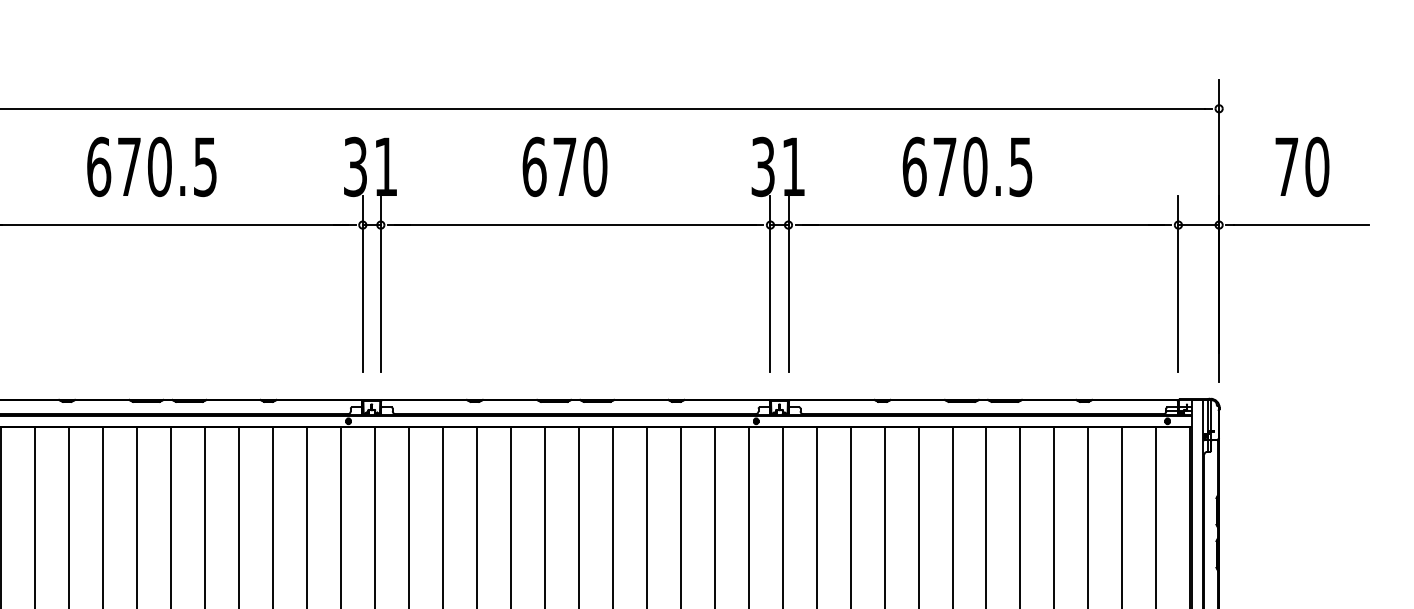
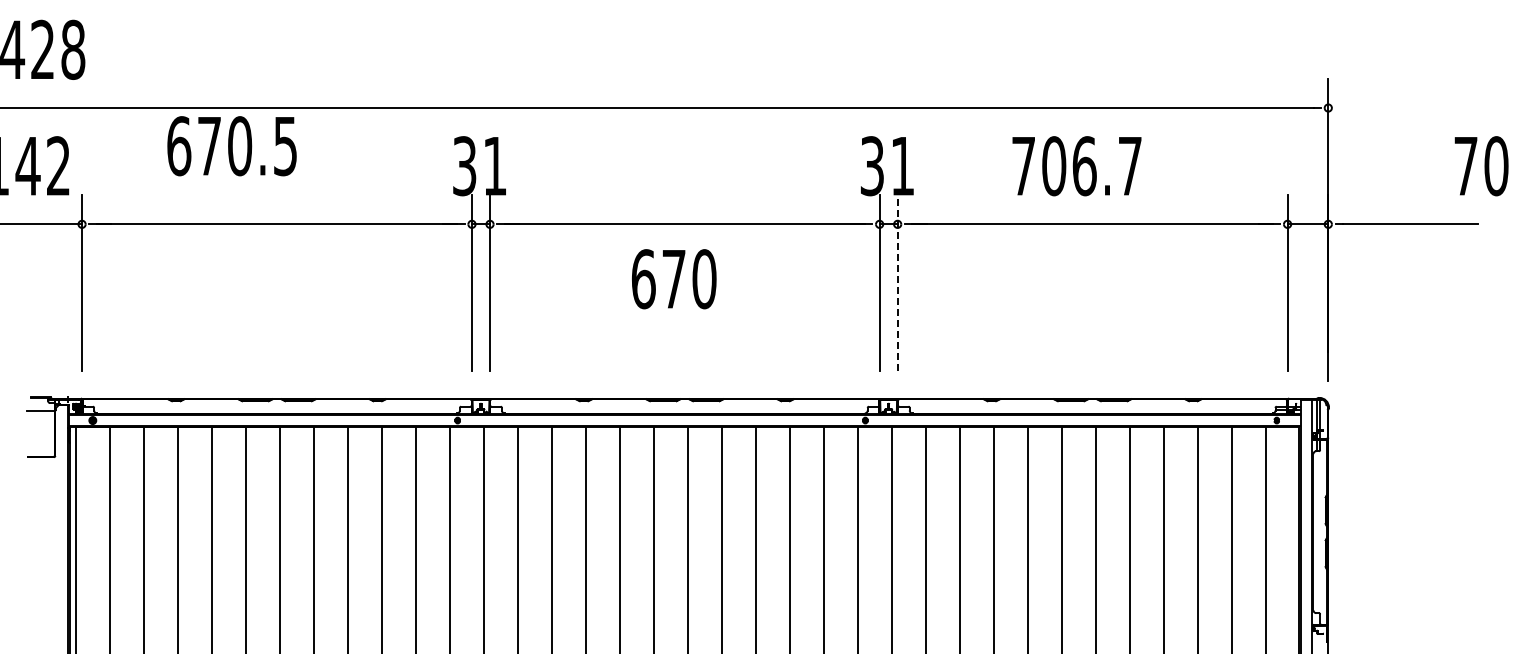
text: (151, 167) -> (231, 146), moved
text: (565, 167) -> (674, 279), moved
text: (967, 167) -> (1076, 166), 670.5 -> 706.7
text: (1302, 167) -> (1481, 166), moved
line: (788, 284) -> (897, 283), solid -> dashed

